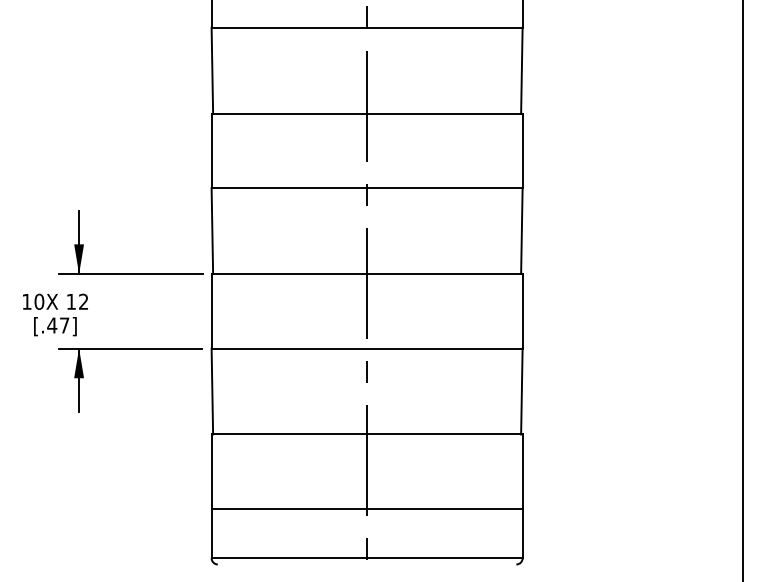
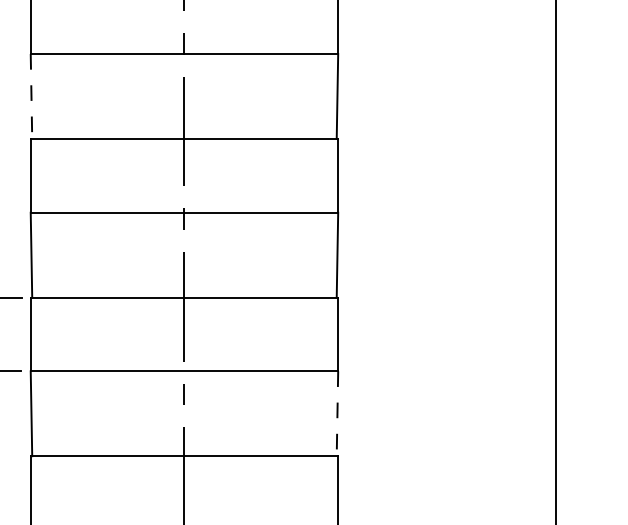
line: (212, 70) -> (31, 96), solid -> dashed
line: (521, 391) -> (337, 413), solid -> dashed

